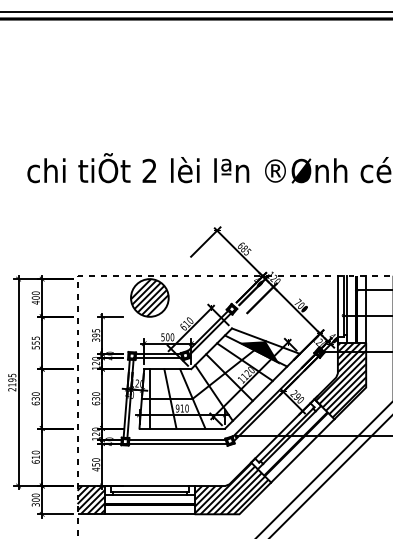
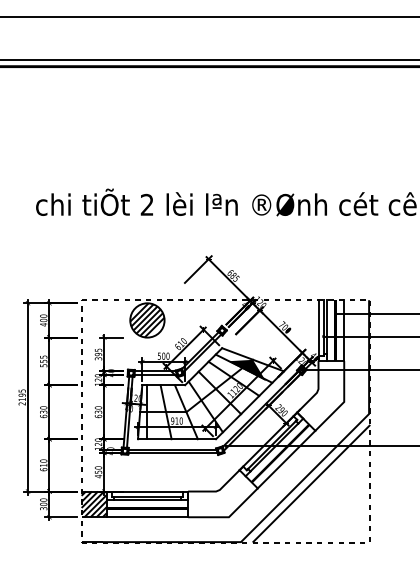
hatch: (341, 380) -> (321, 395), removed
hatch: (231, 488) -> (221, 493), removed

